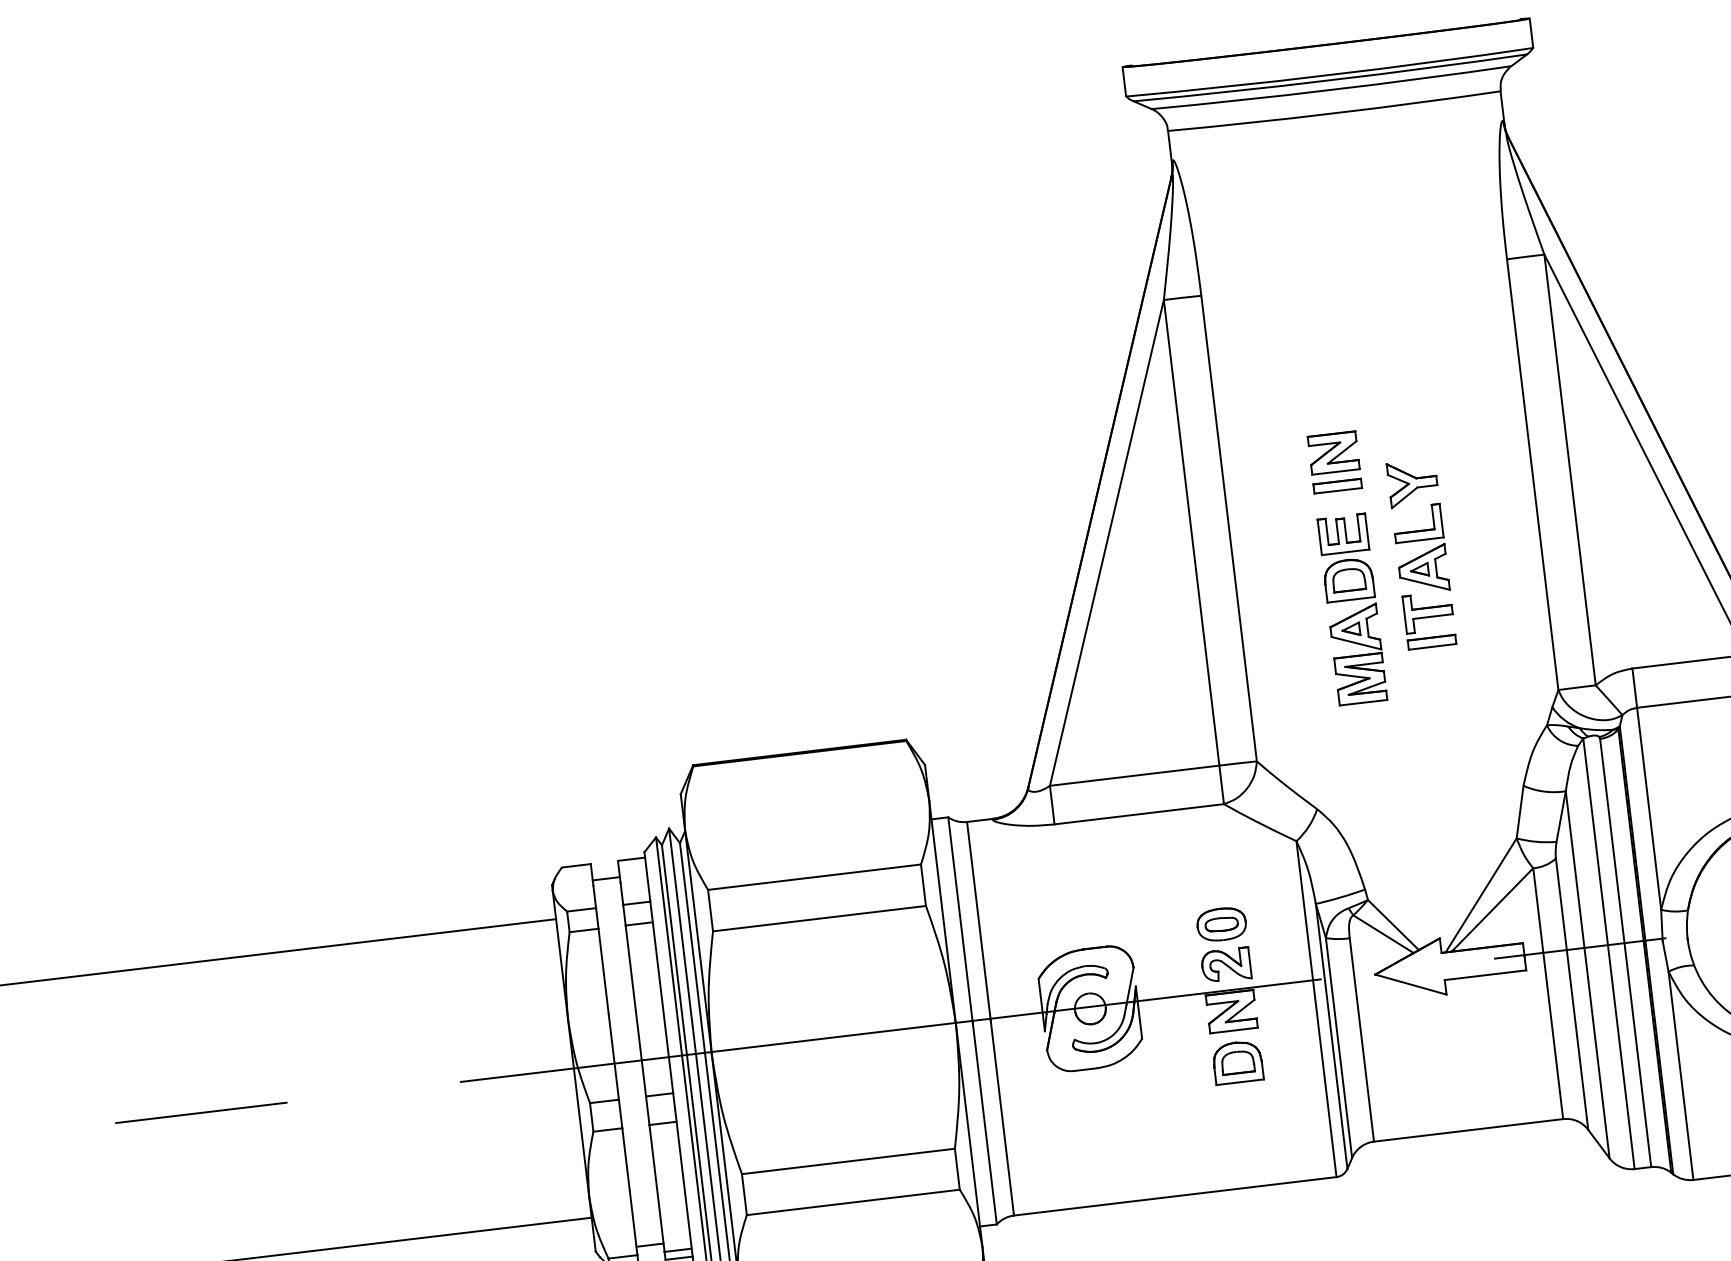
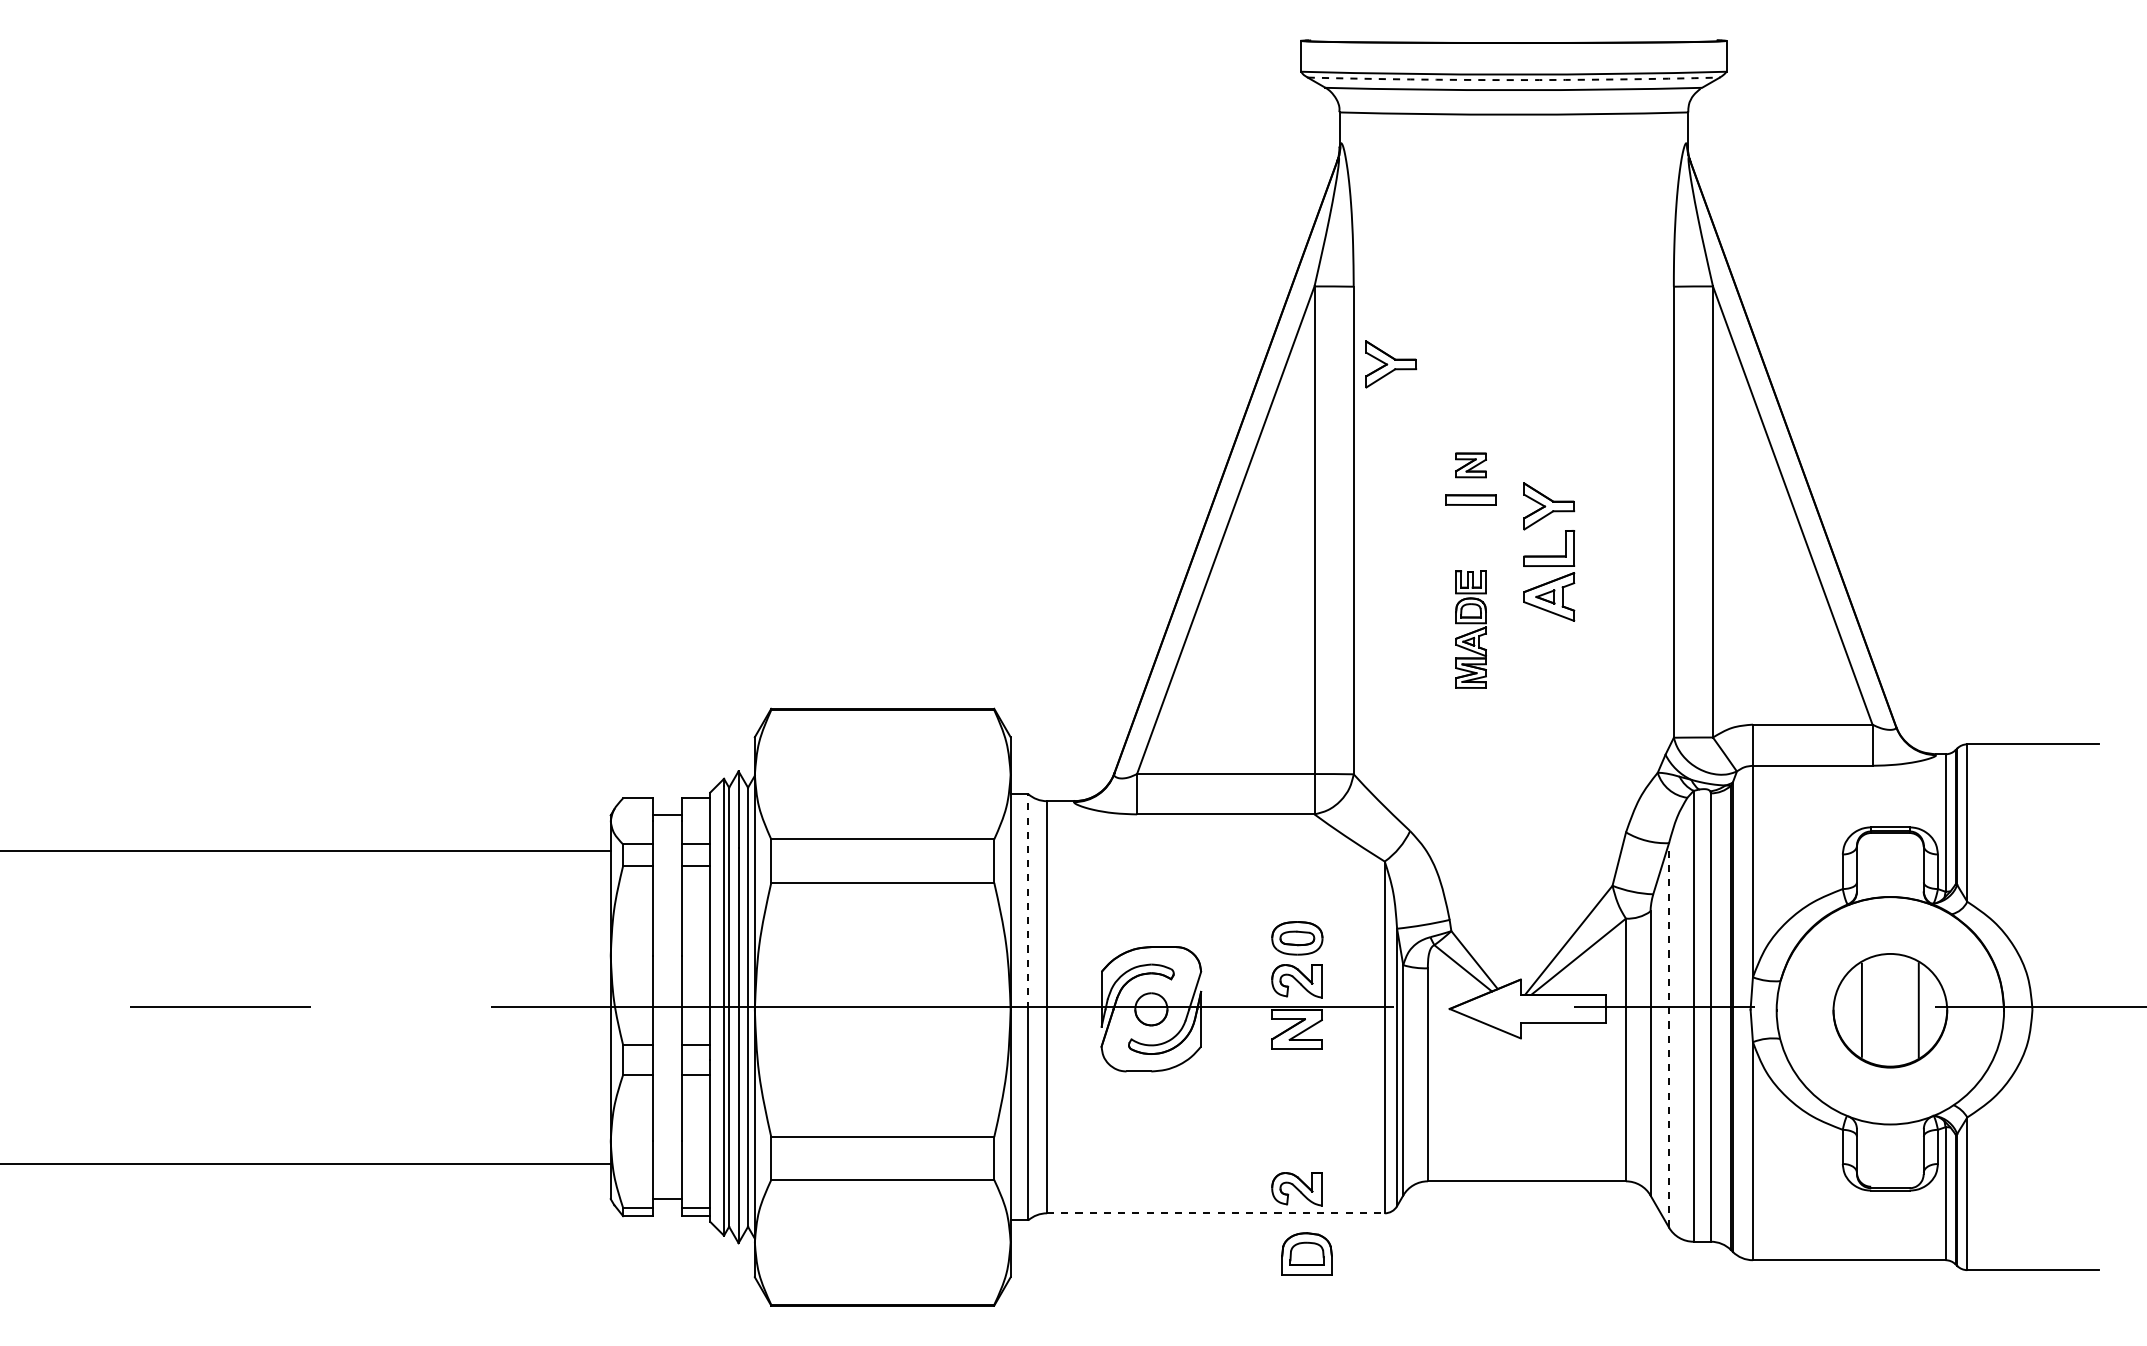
arc: (1330, 80) -> (1513, 80), solid -> dashed
part: (1246, 365) -> (1391, 364), added
part: (1333, 453) -> (1470, 465), size x0.6
part: (1351, 609) -> (1470, 629), size x0.6
part: (1429, 619) -> (1549, 649), removed
line: (960, 919) -> (1028, 901), solid -> dashed
line: (1588, 973) -> (1669, 1034), solid -> dashed
part: (1237, 1062) -> (1306, 1253), moved
part: (1249, 1164) -> (1296, 1189), added
line: (1174, 1196) -> (1215, 1213), solid -> dashed

